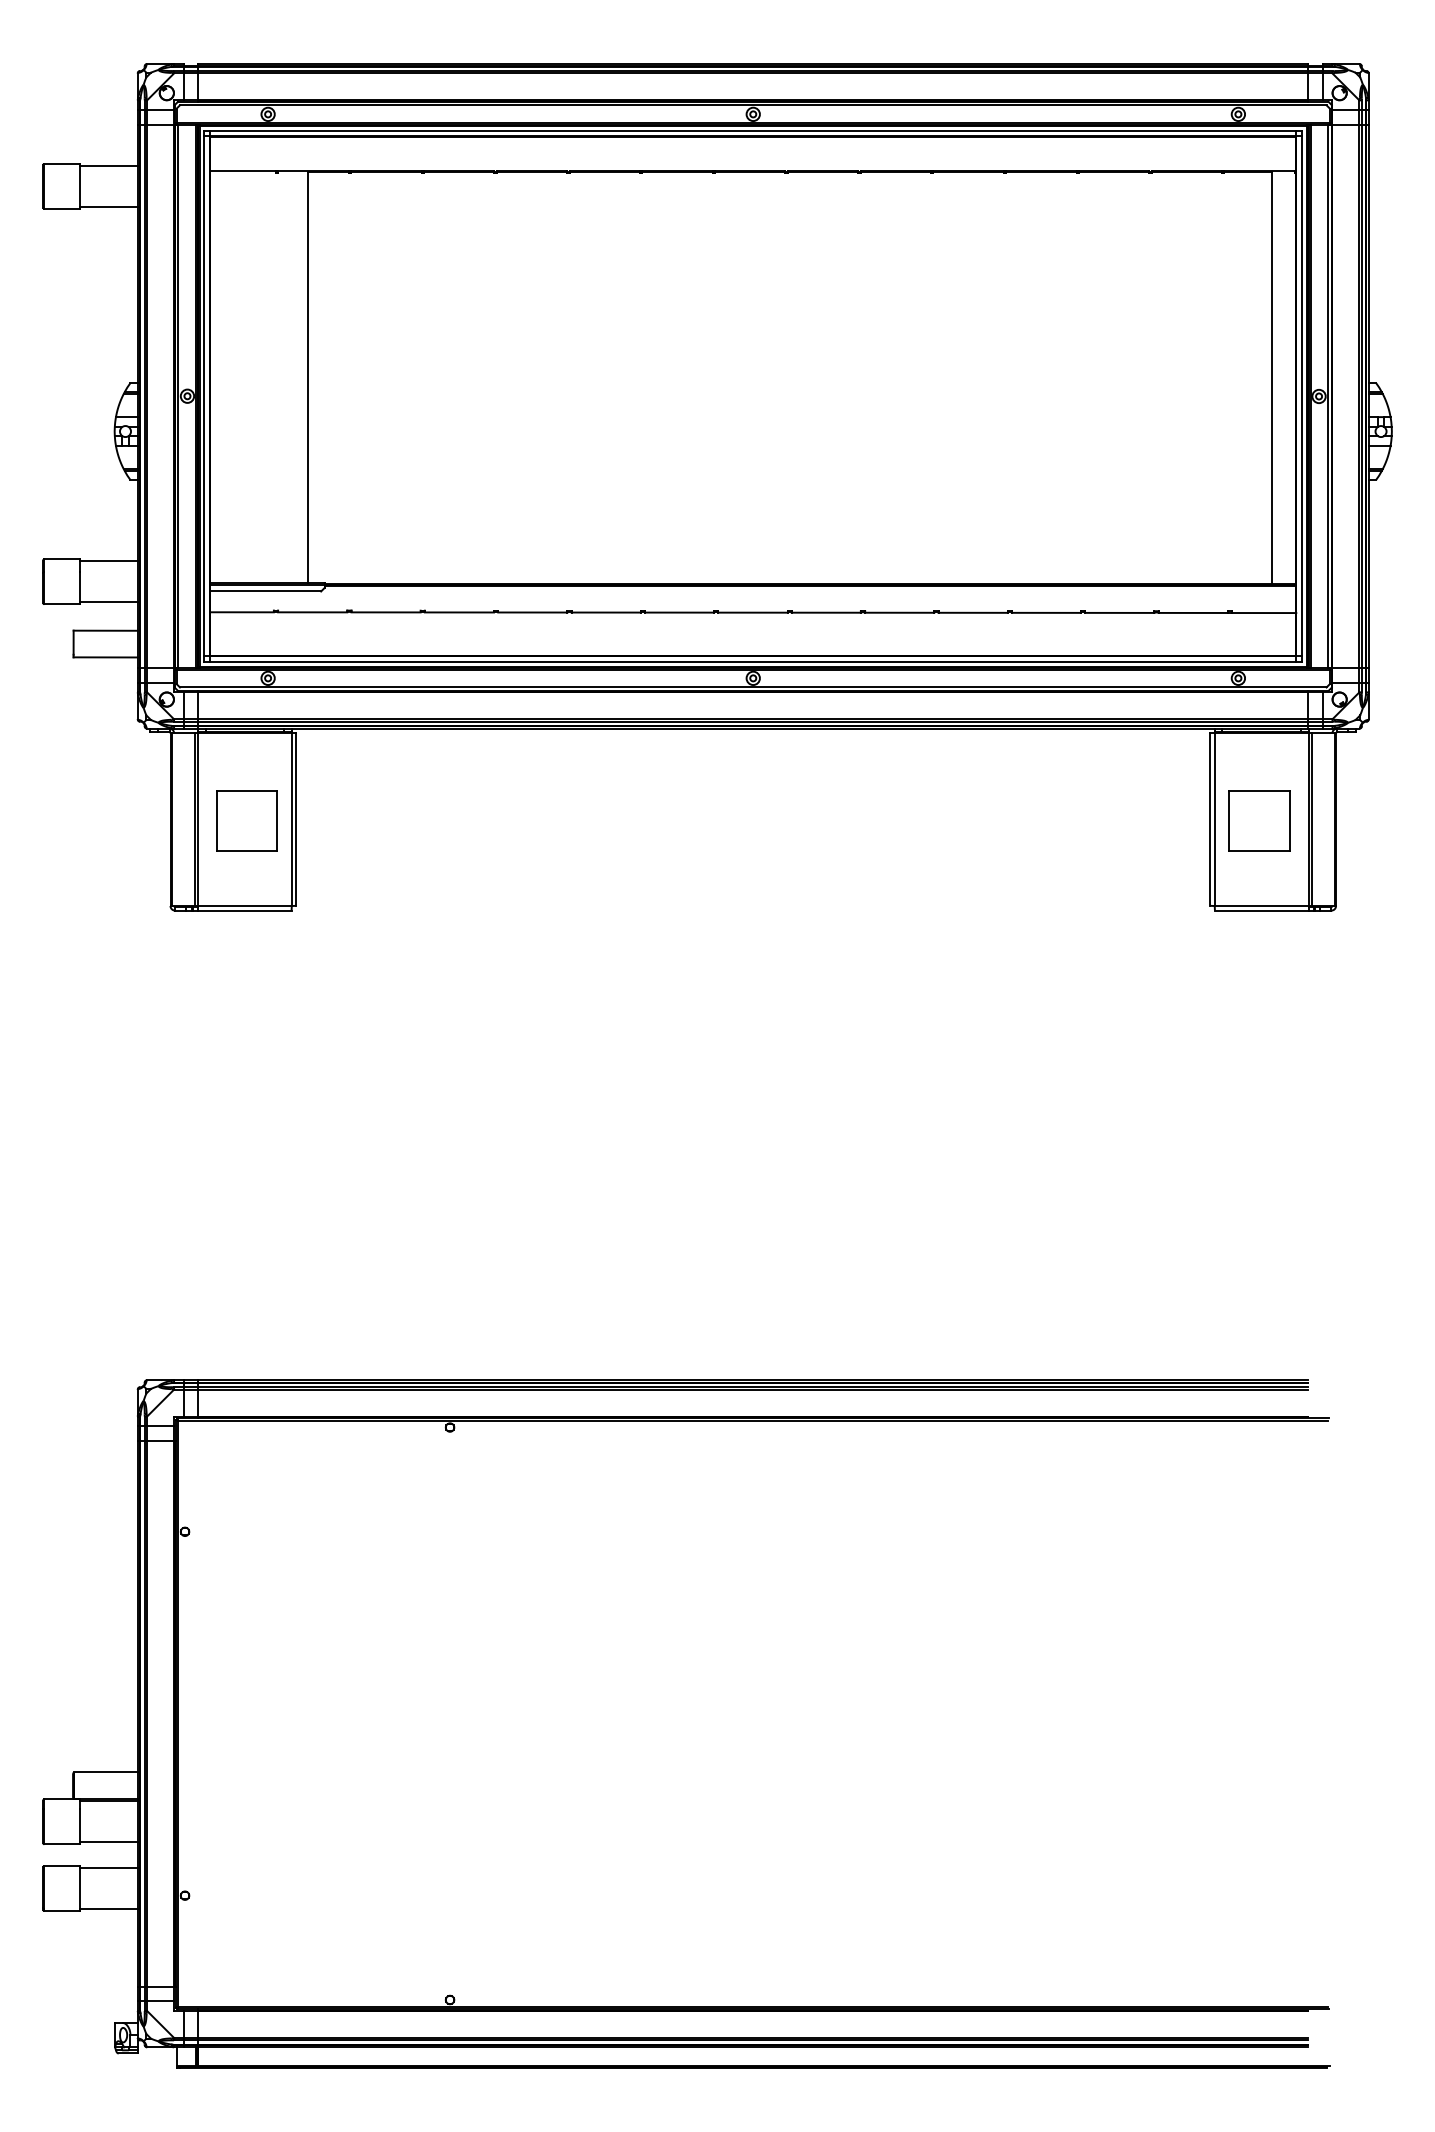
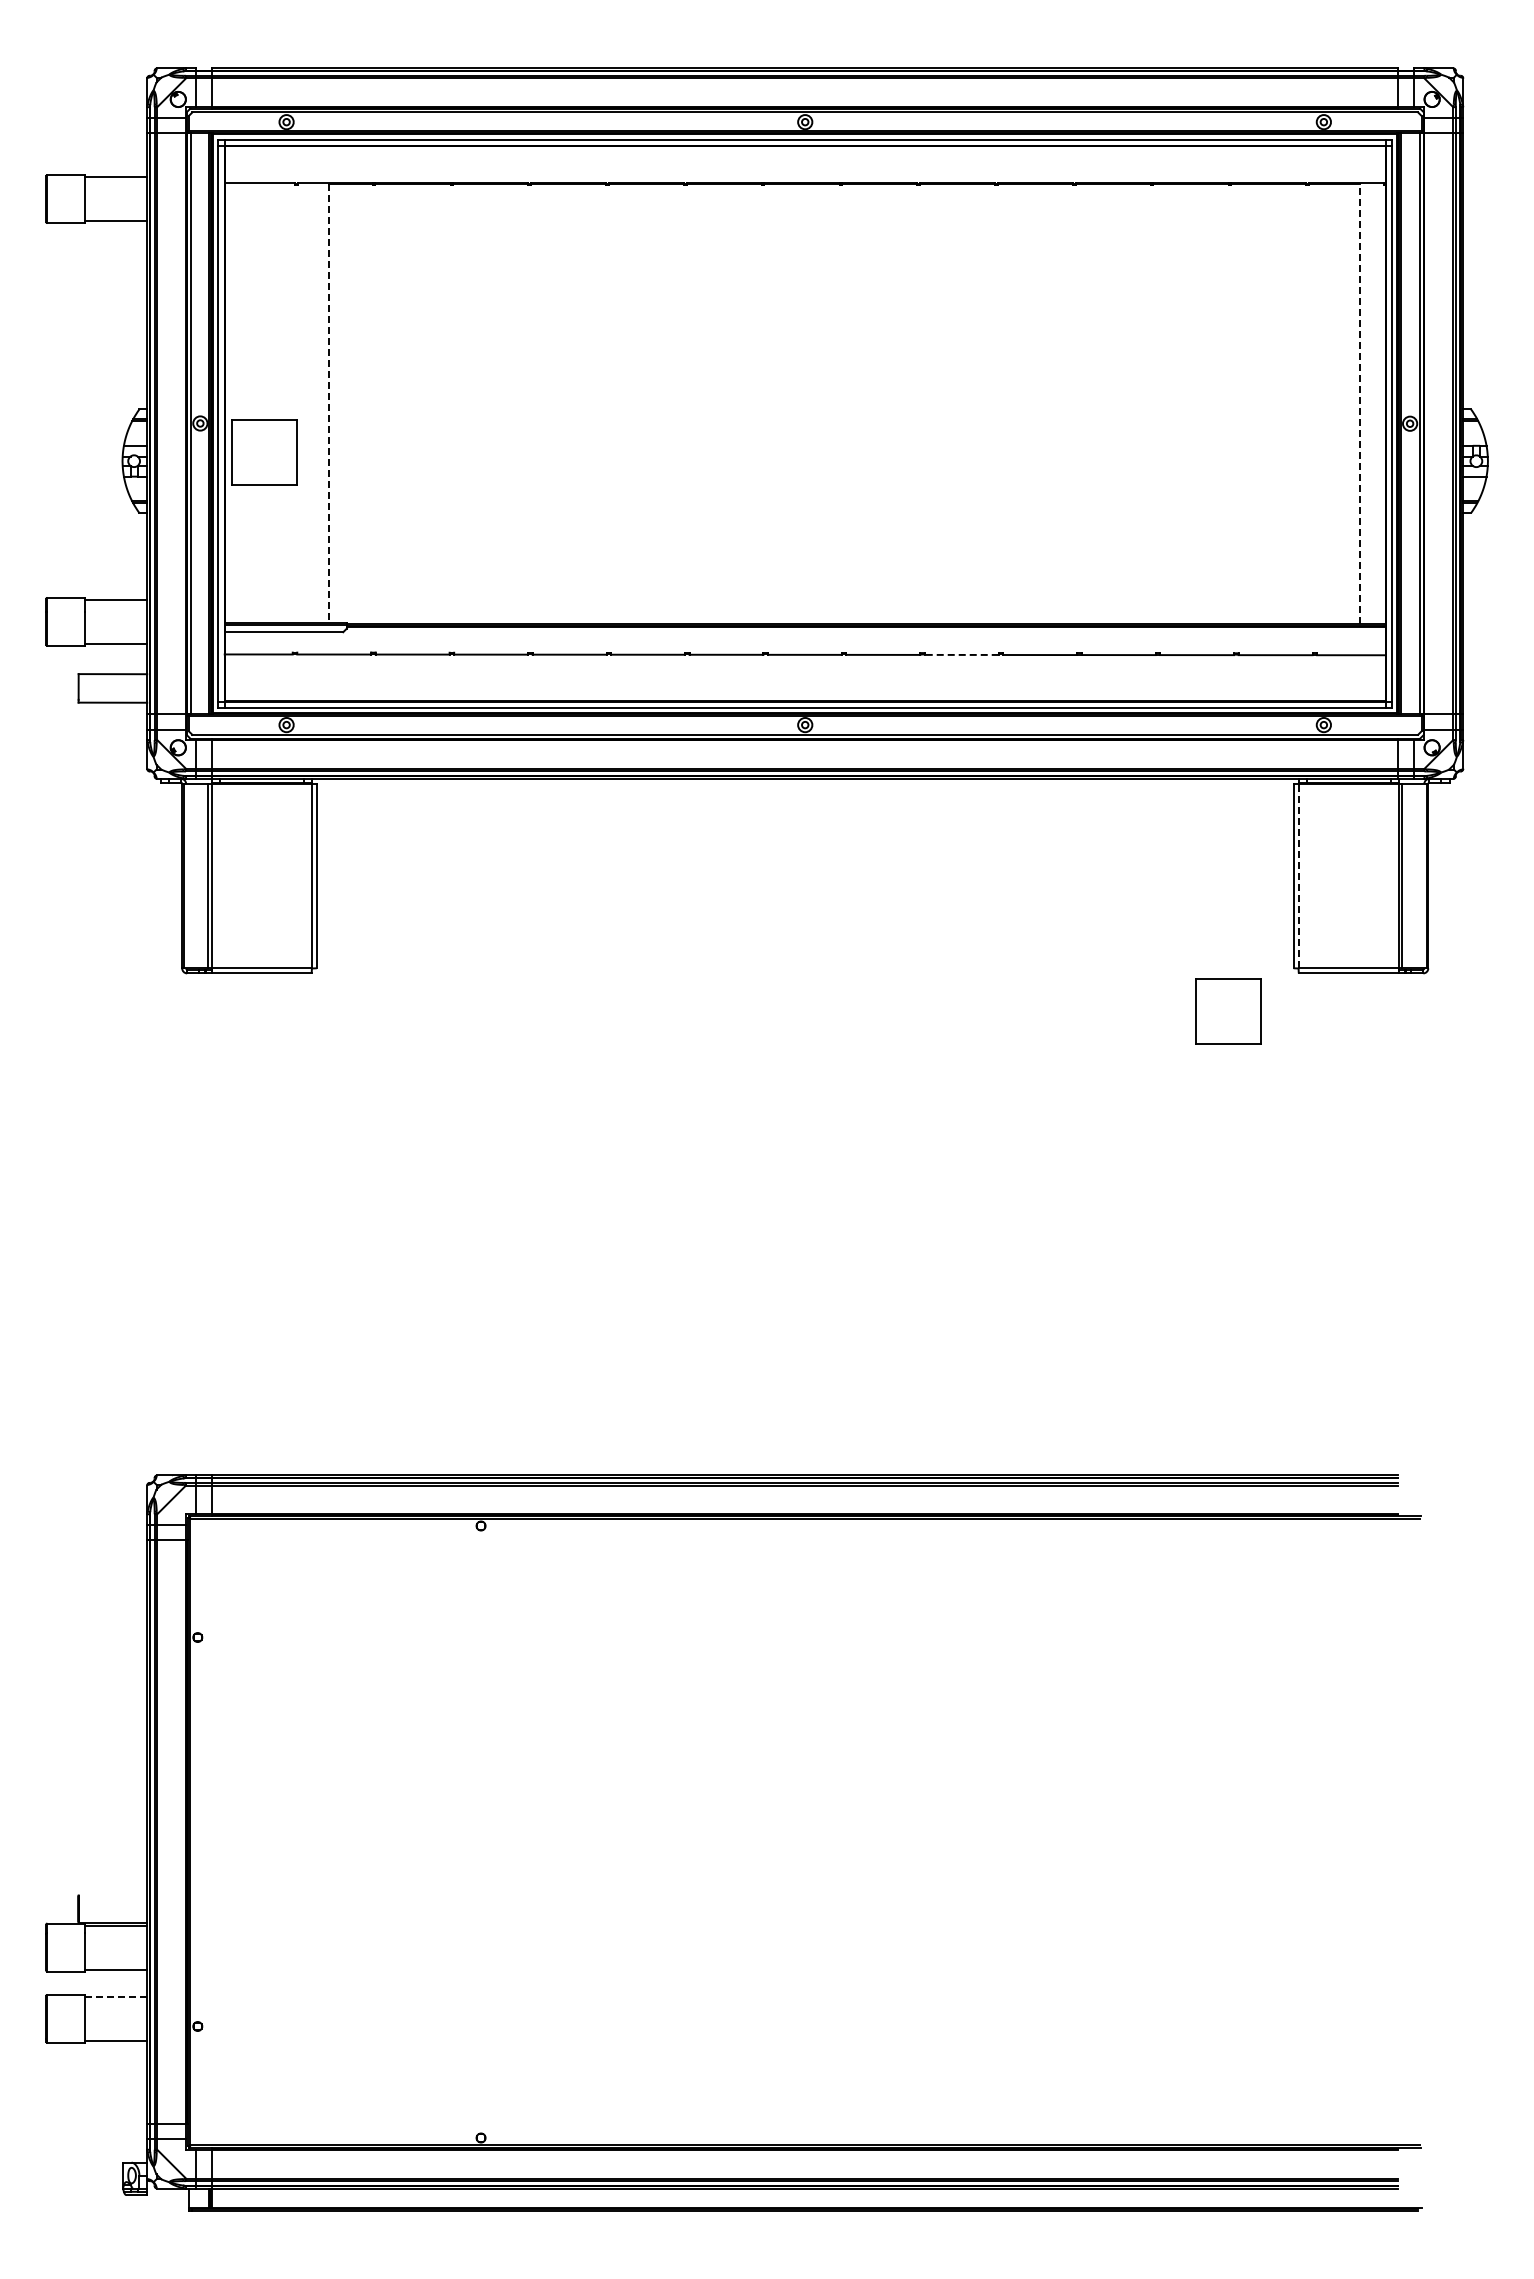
line: (307, 377) -> (328, 403), solid -> dashed
line: (1271, 377) -> (1359, 403), solid -> dashed
line: (899, 612) -> (961, 654), solid -> dashed
line: (1214, 819) -> (1298, 875), solid -> dashed
part: (247, 820) -> (264, 452), moved
part: (1259, 820) -> (1228, 1011), moved
line: (105, 1772) -> (112, 1894), removed
line: (108, 1867) -> (115, 1996), solid -> dashed

